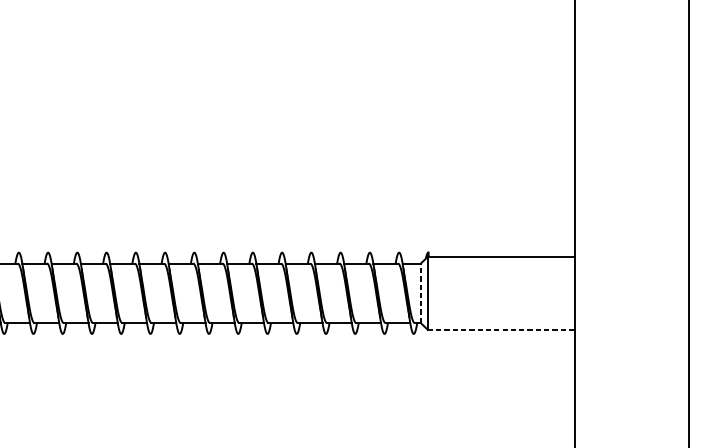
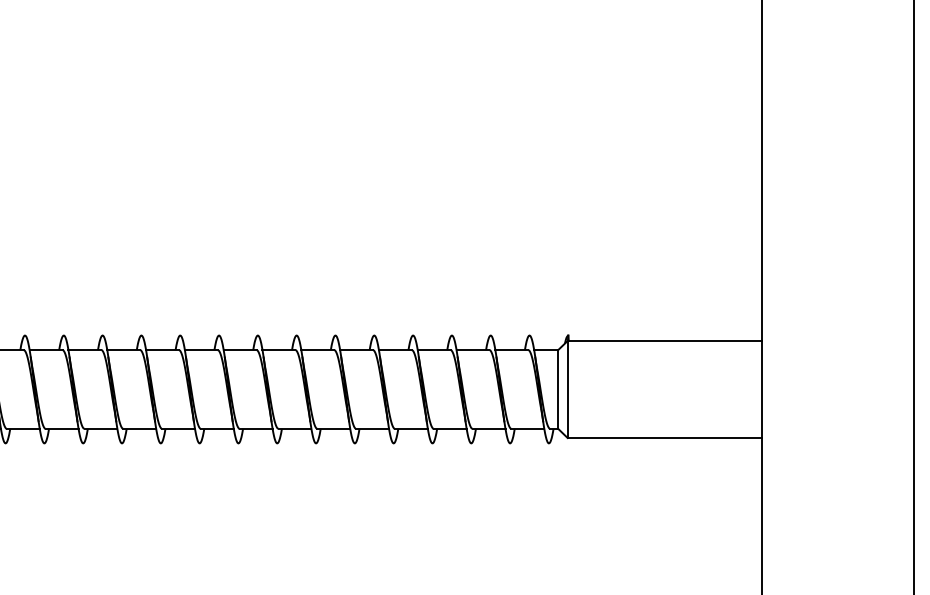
line: (420, 292) -> (558, 388), dashed -> solid
line: (501, 329) -> (665, 437), dashed -> solid

